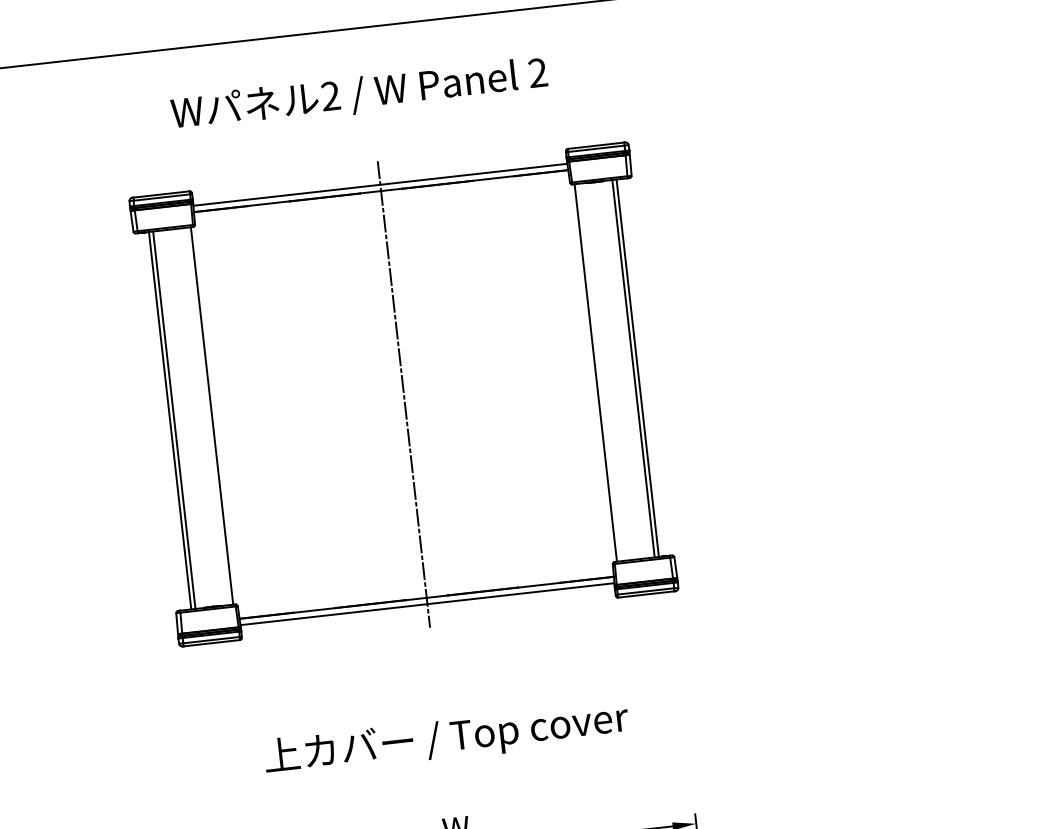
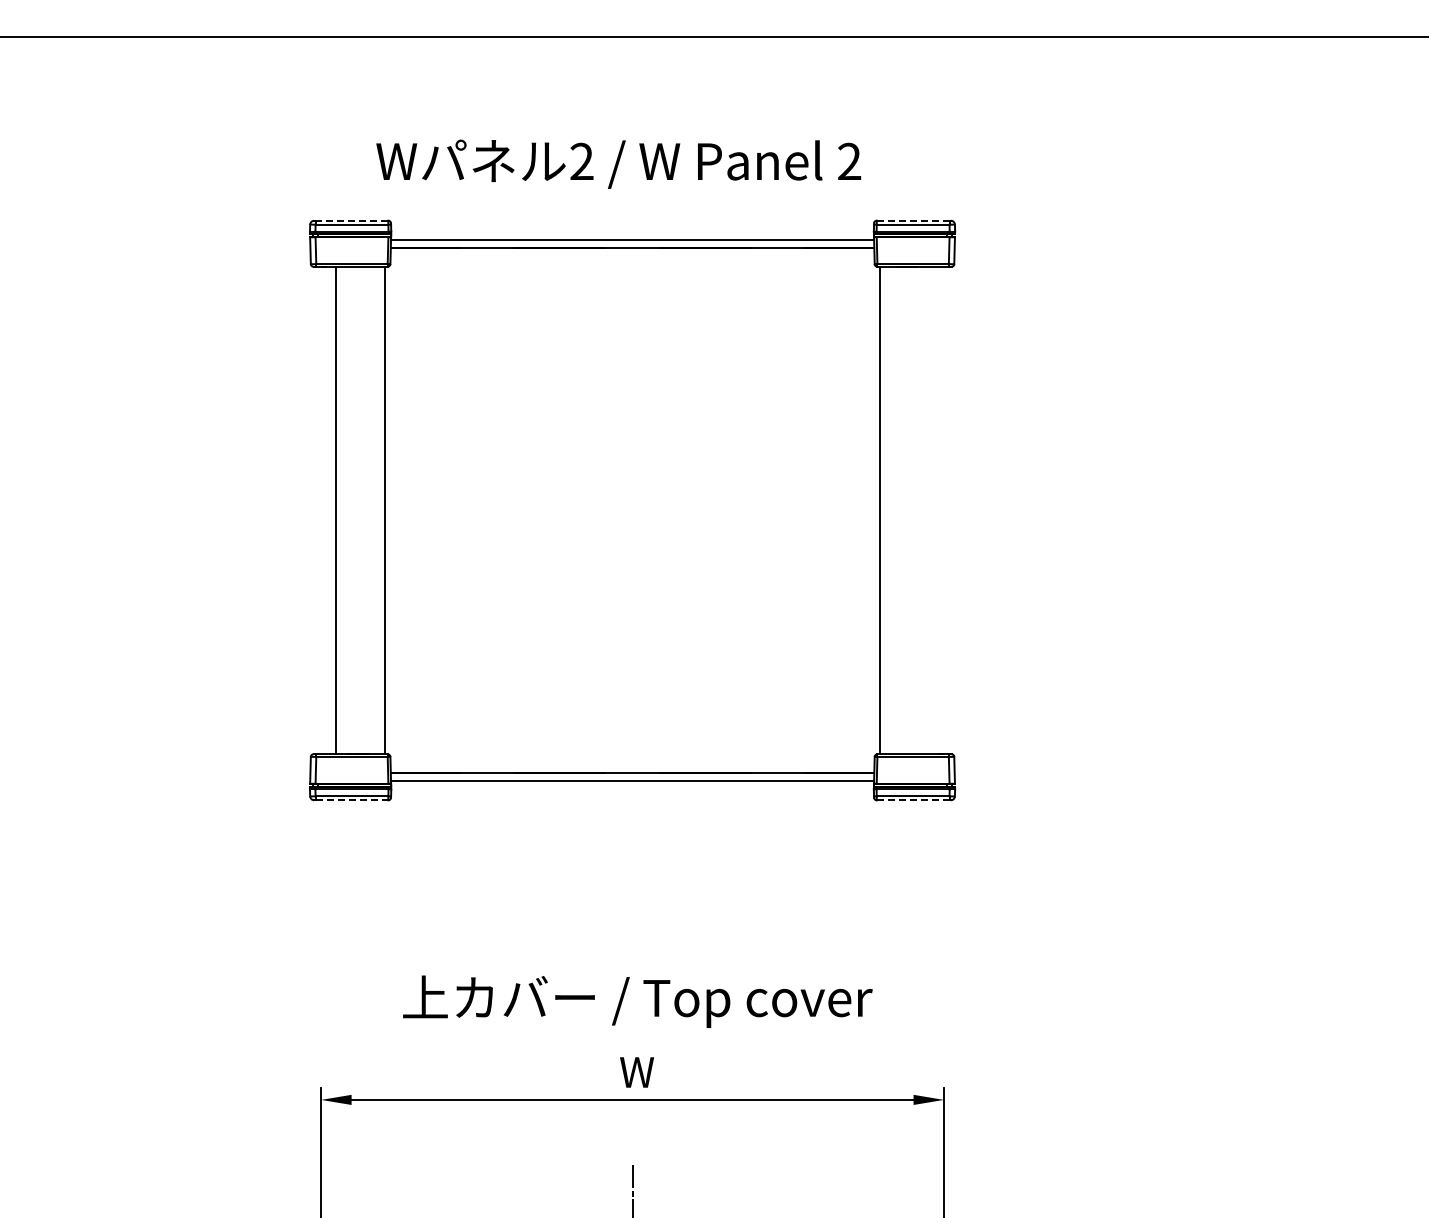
text: (359, 94) -> (618, 163), moved
line: (595, 145) -> (912, 220), solid -> dashed
line: (161, 194) -> (351, 220), solid -> dashed
line: (633, 368) -> (929, 510), removed
line: (637, 368) -> (934, 510), removed
line: (403, 394) -> (632, 510), removed
line: (170, 420) -> (330, 510), removed
line: (646, 594) -> (913, 800), solid -> dashed
line: (212, 643) -> (352, 800), solid -> dashed
text: (446, 739) -> (637, 1001), moved

